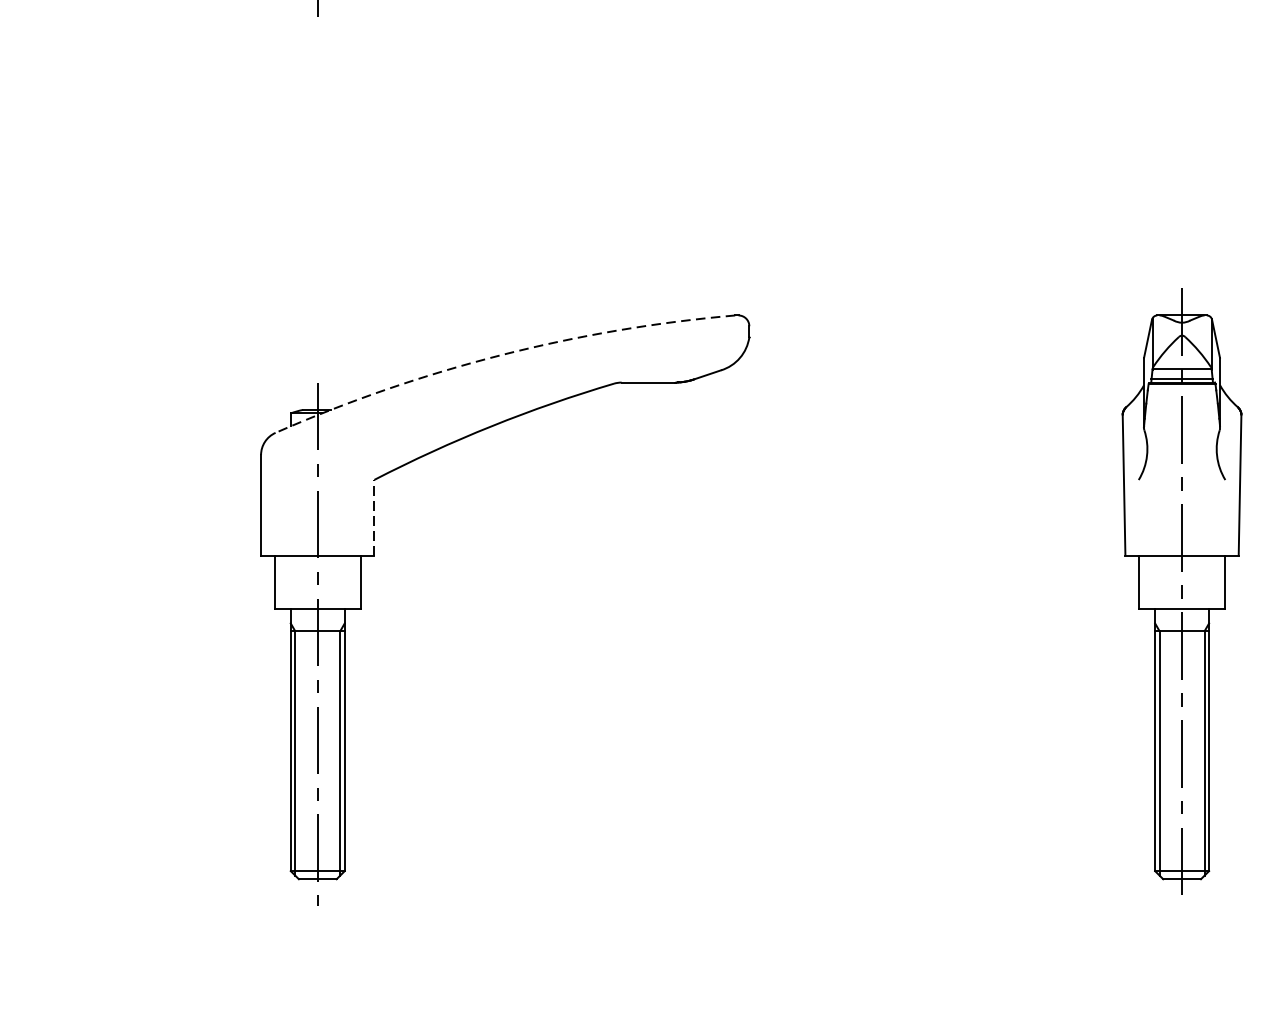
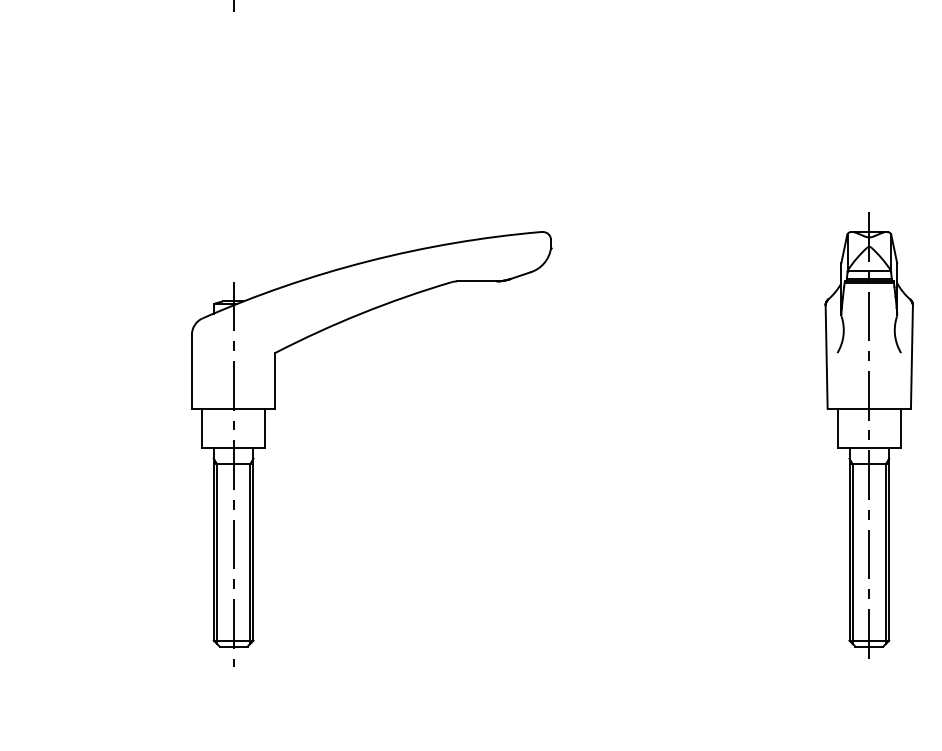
arc: (501, 355) -> (368, 261), dashed -> solid
line: (374, 517) -> (275, 380), dashed -> solid

